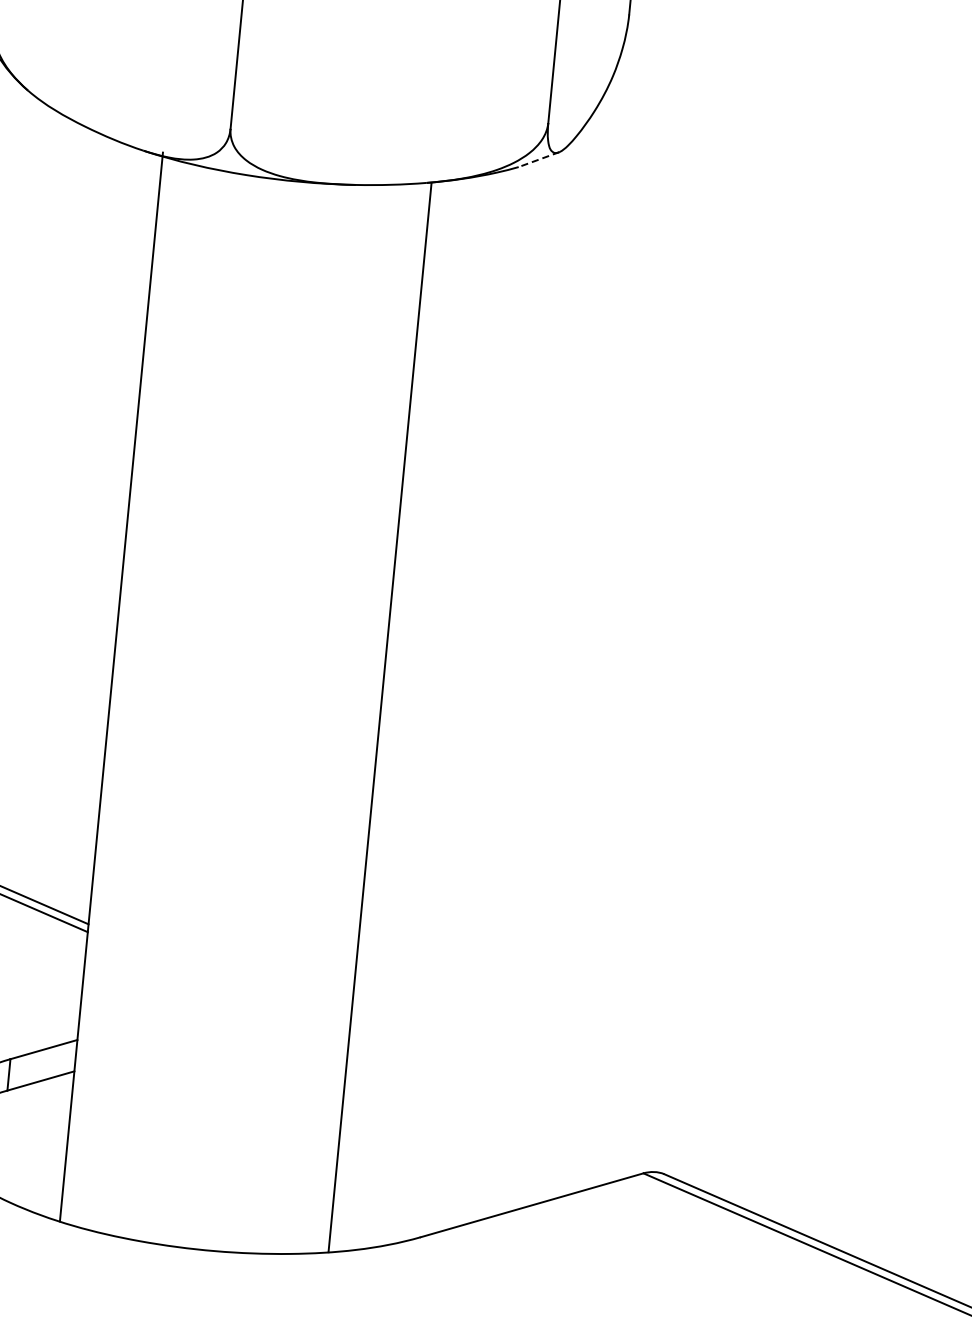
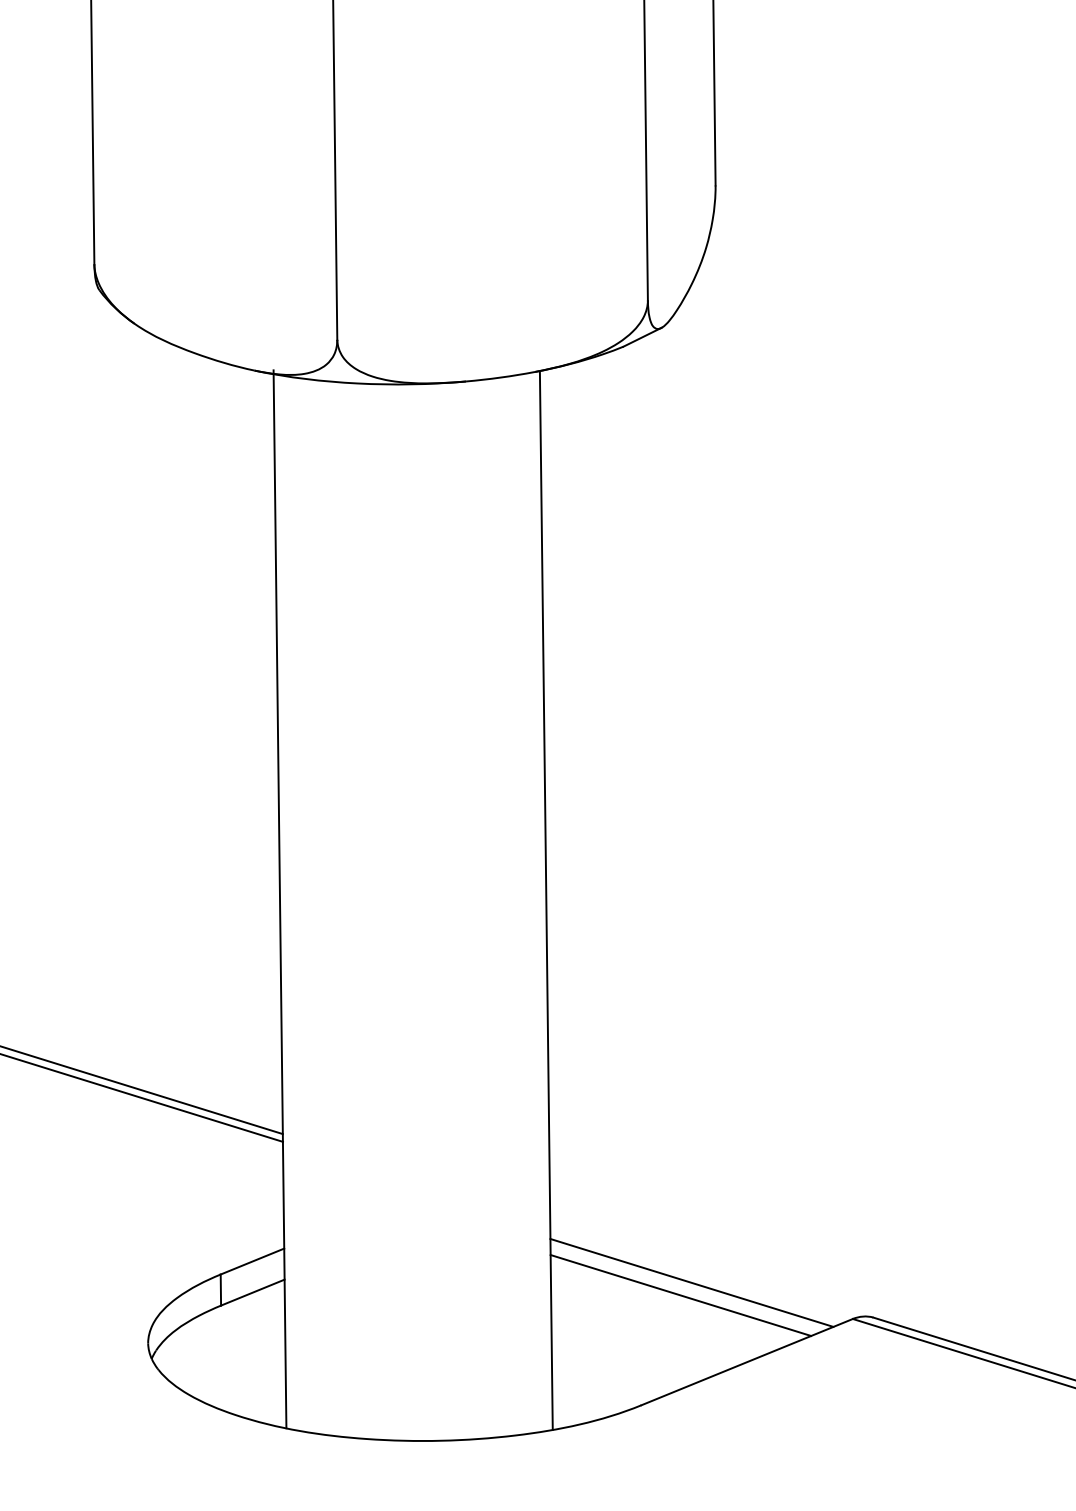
line: (538, 159) -> (642, 337), dashed -> solid
line: (484, 1118) -> (691, 1282), added
line: (472, 1130) -> (680, 1295), added

